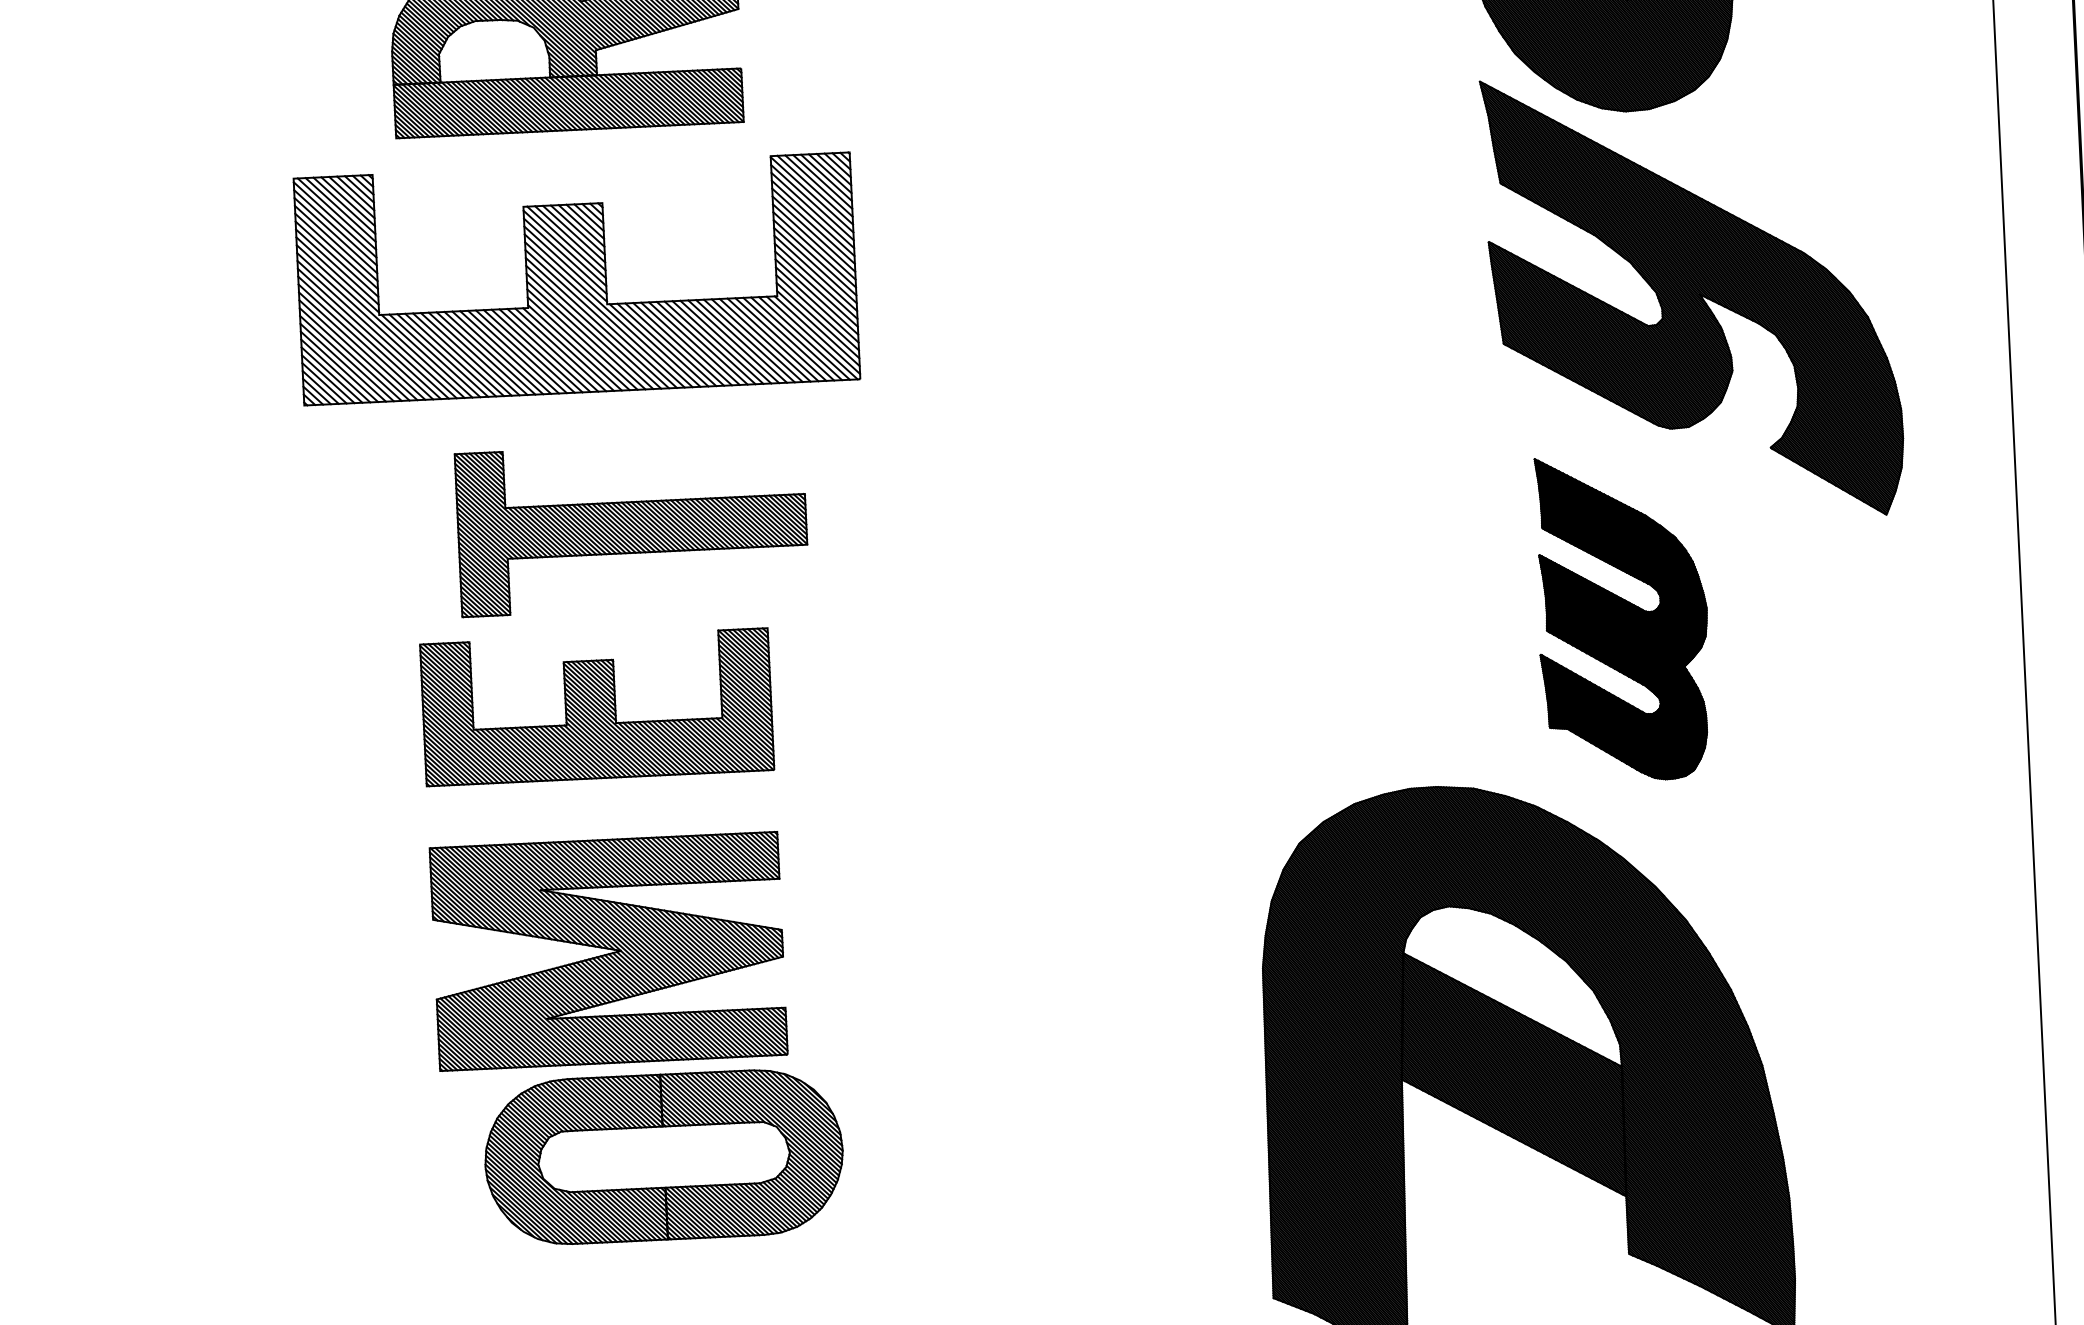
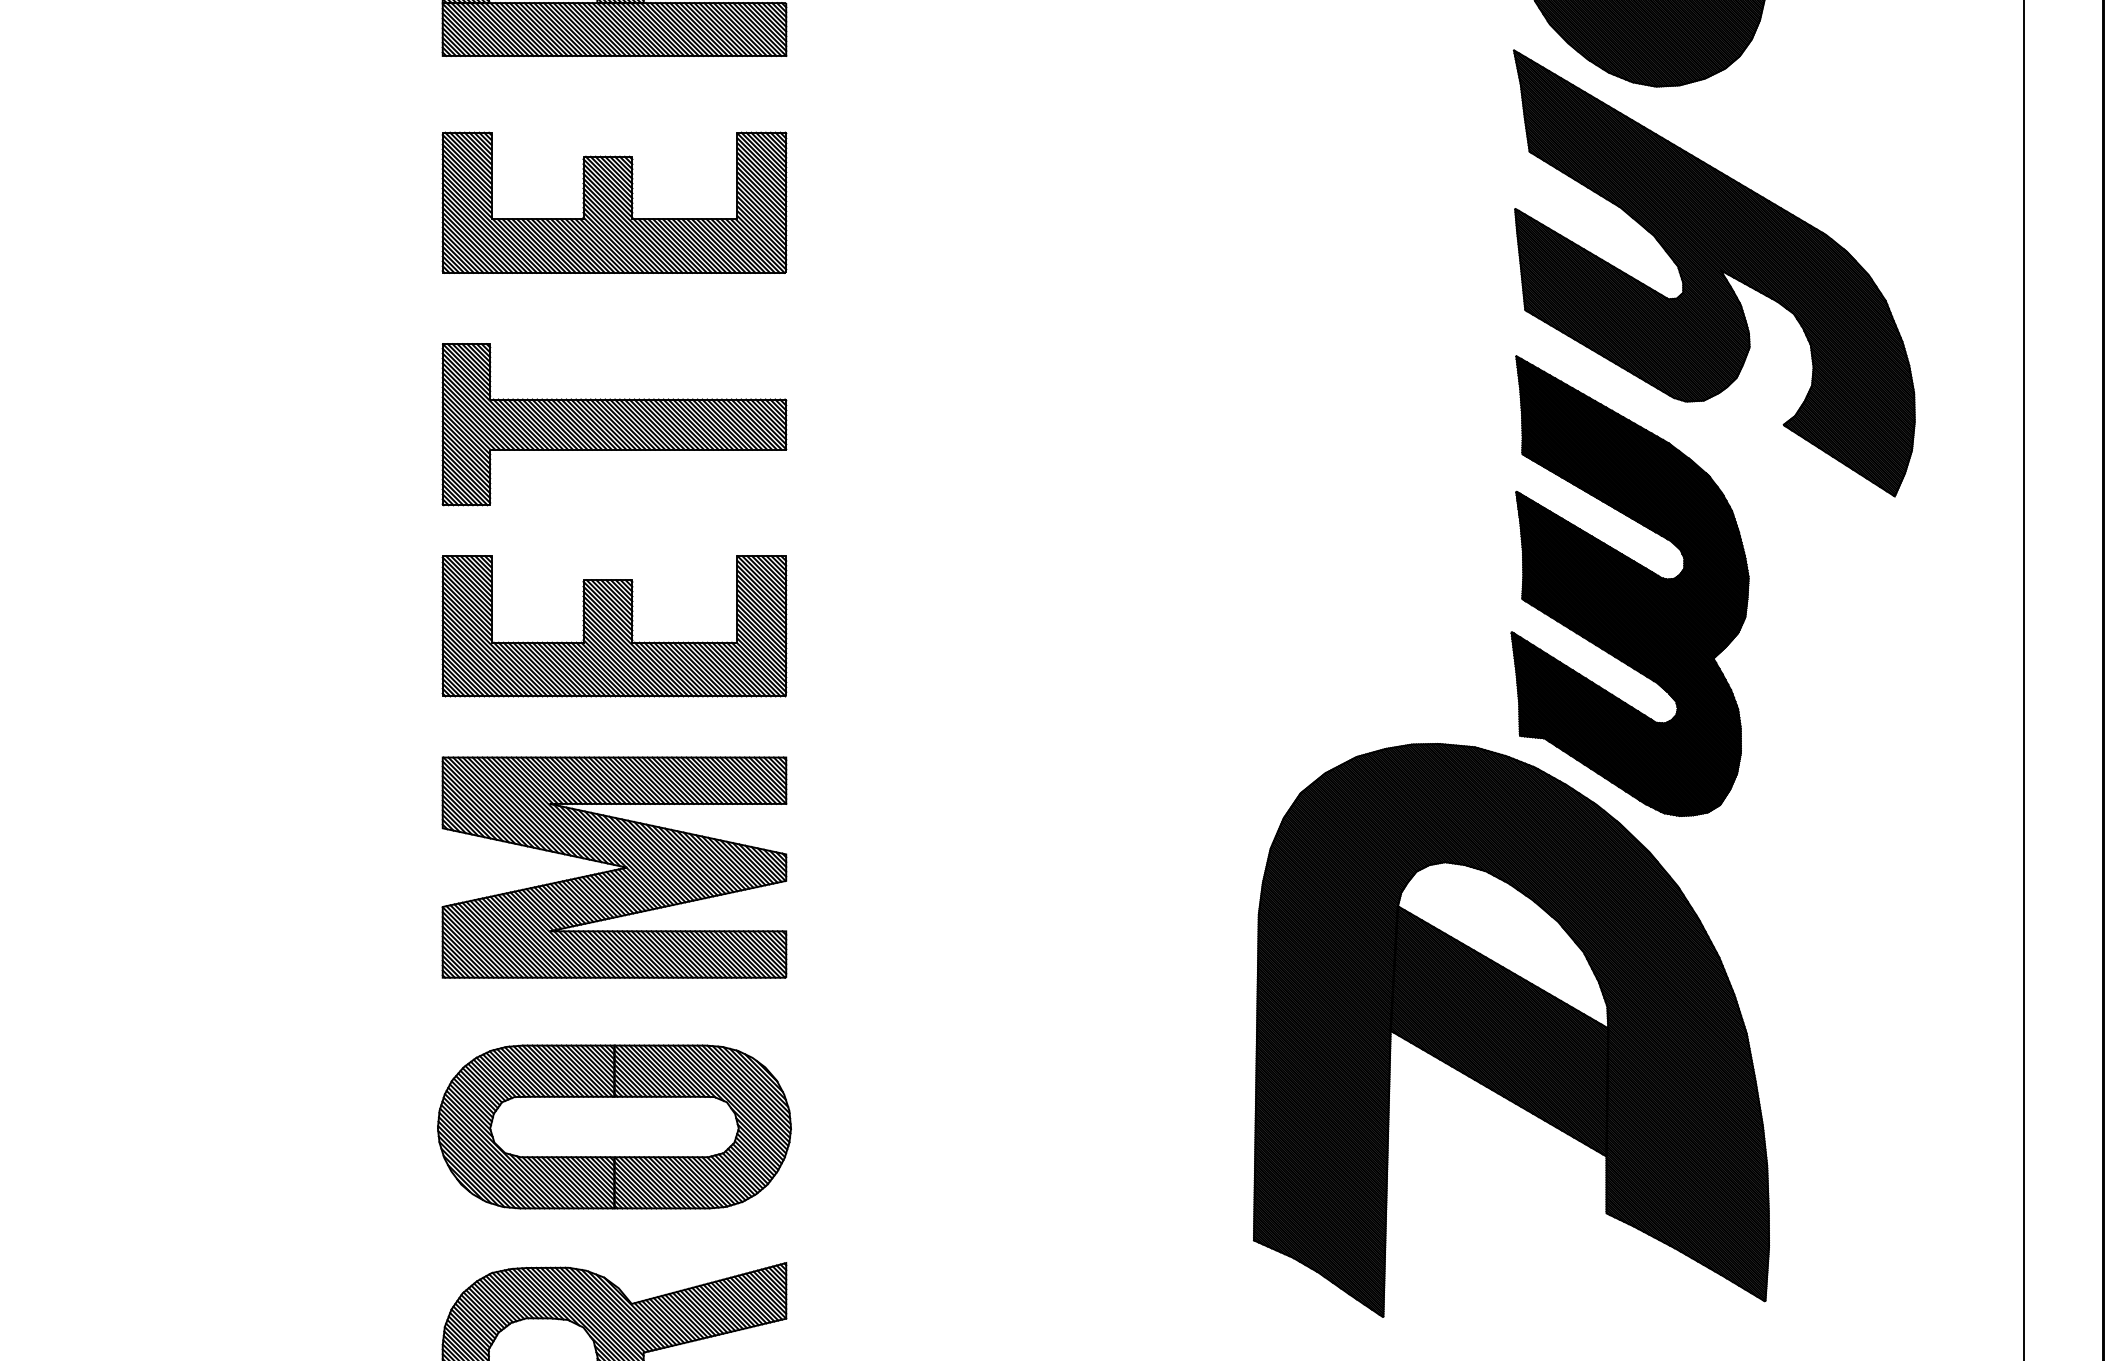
part: (576, 278) -> (614, 202), size x0.62
part: (632, 527) -> (614, 424), moved
part: (1622, 617) -> (1629, 585), size x1.43
part: (664, 1156) -> (614, 1126), moved

